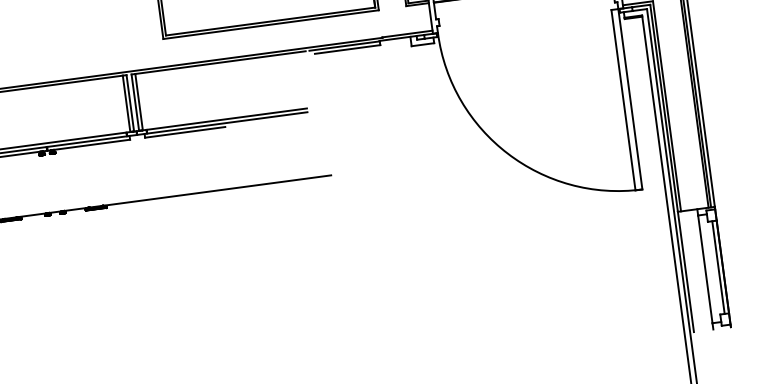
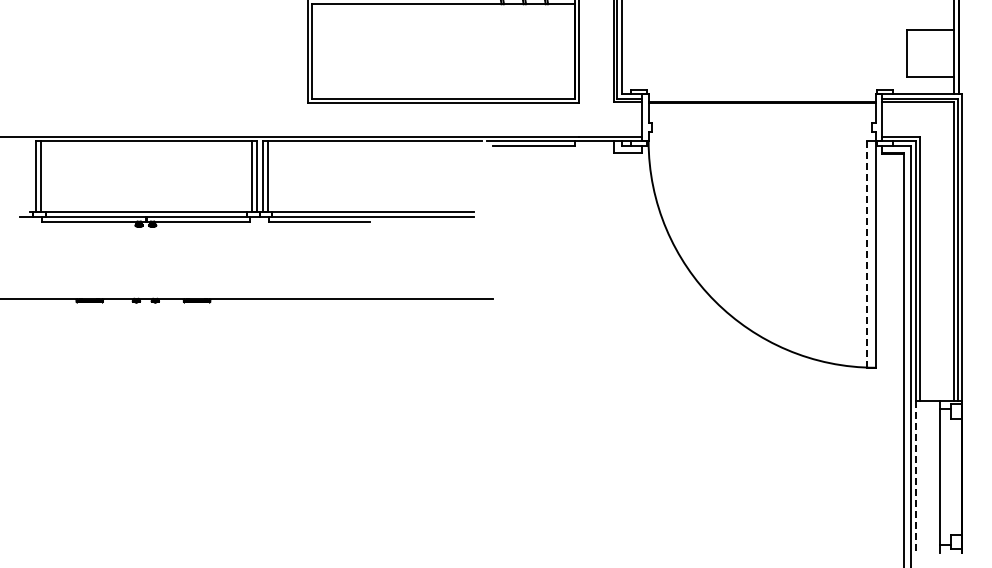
line: (623, 99) -> (866, 253), solid -> dashed
line: (718, 267) -> (956, 476), removed
line: (685, 271) -> (915, 476), solid -> dashed

